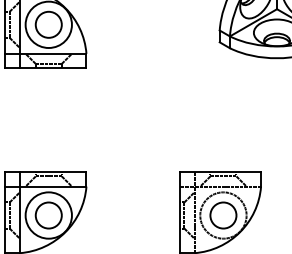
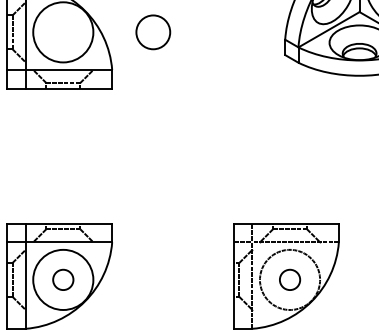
circle: (48, 24) -> (153, 32), moved
circle: (48, 215) -> (63, 279), size x0.6
circle: (223, 215) -> (289, 279), size x0.6

